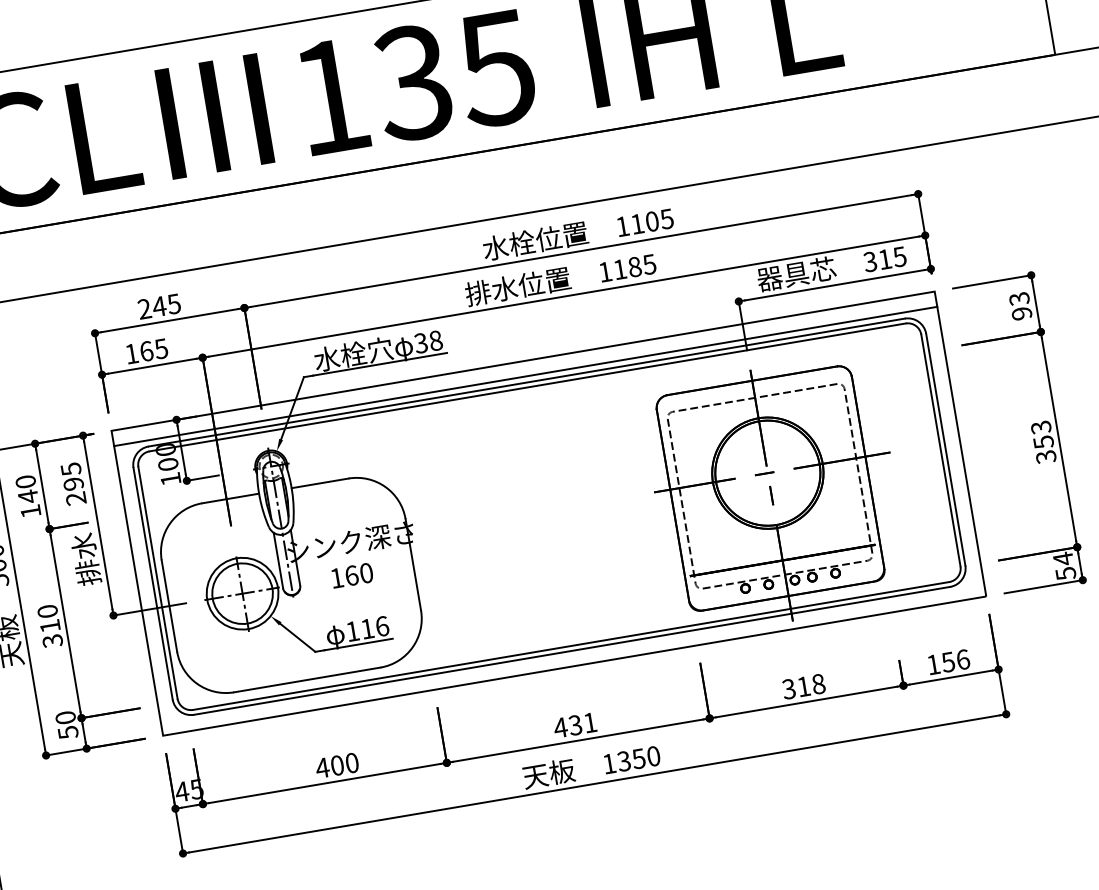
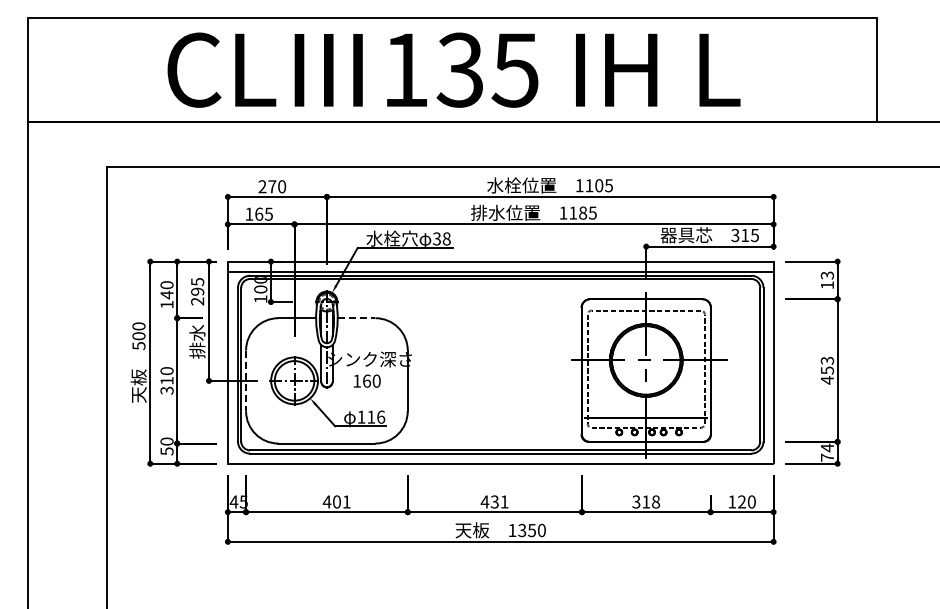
text: (165, 305) -> (276, 186), 245 -> 270
text: (1022, 313) -> (827, 285), 93 -> 13
text: (1046, 457) -> (827, 380), 353 -> 453
line: (320, 483) -> (356, 318), solid -> dashed
text: (1065, 573) -> (827, 457), 54 -> 74
line: (170, 606) -> (246, 381), solid -> dashed
text: (955, 660) -> (746, 501), 156 -> 120
text: (351, 762) -> (346, 501), 400 -> 401

